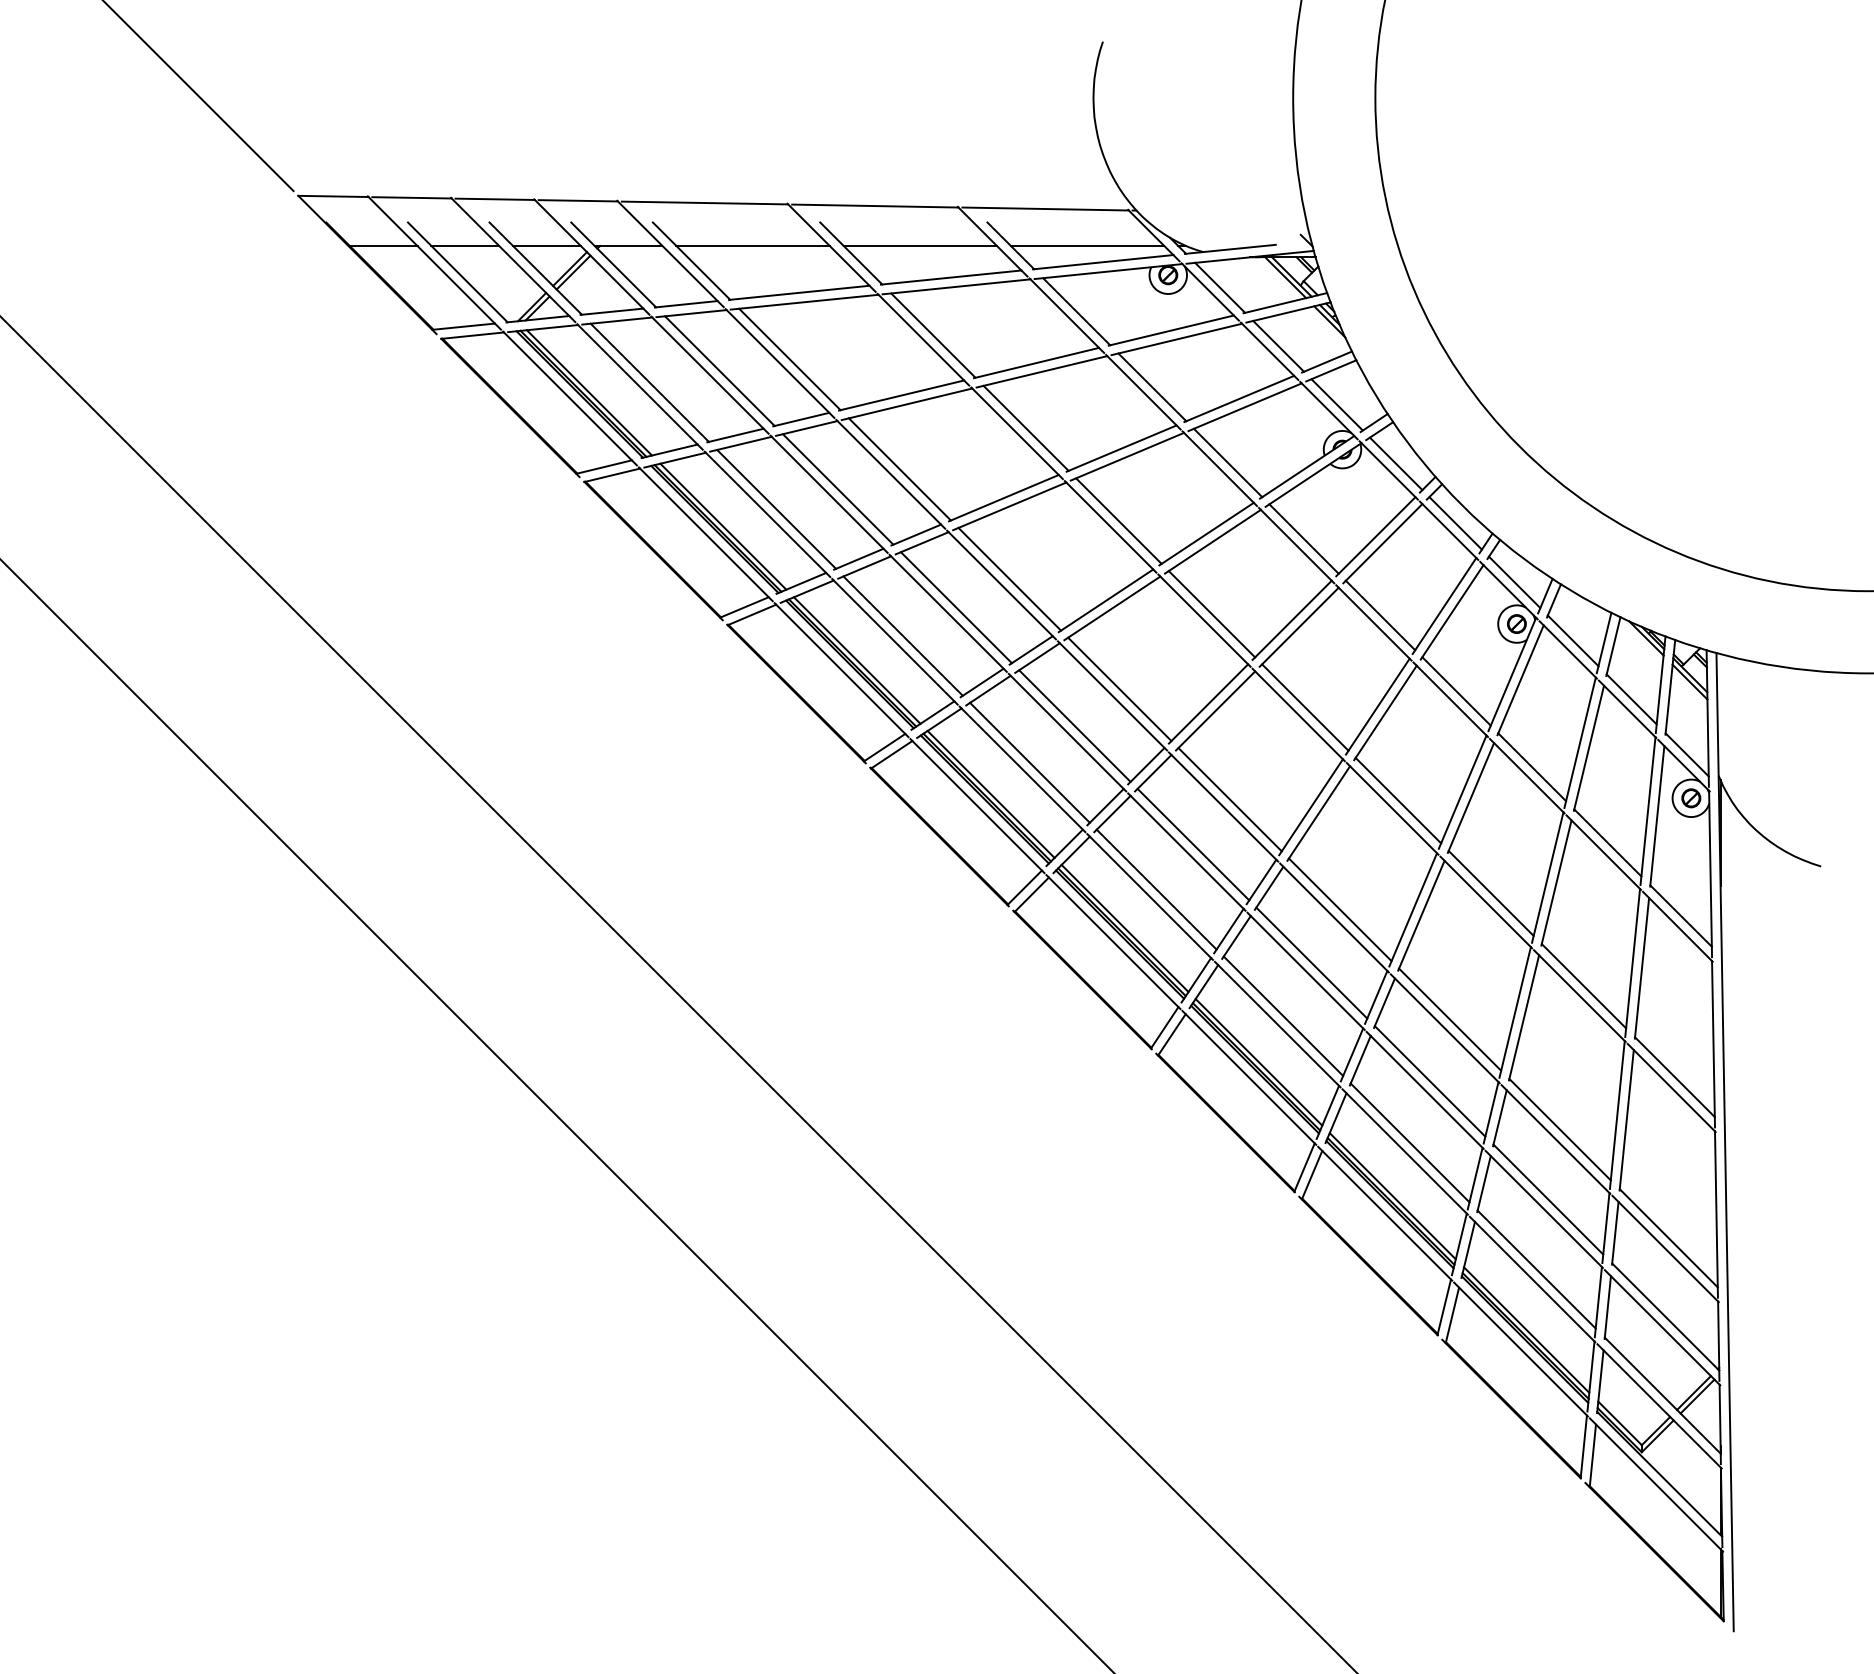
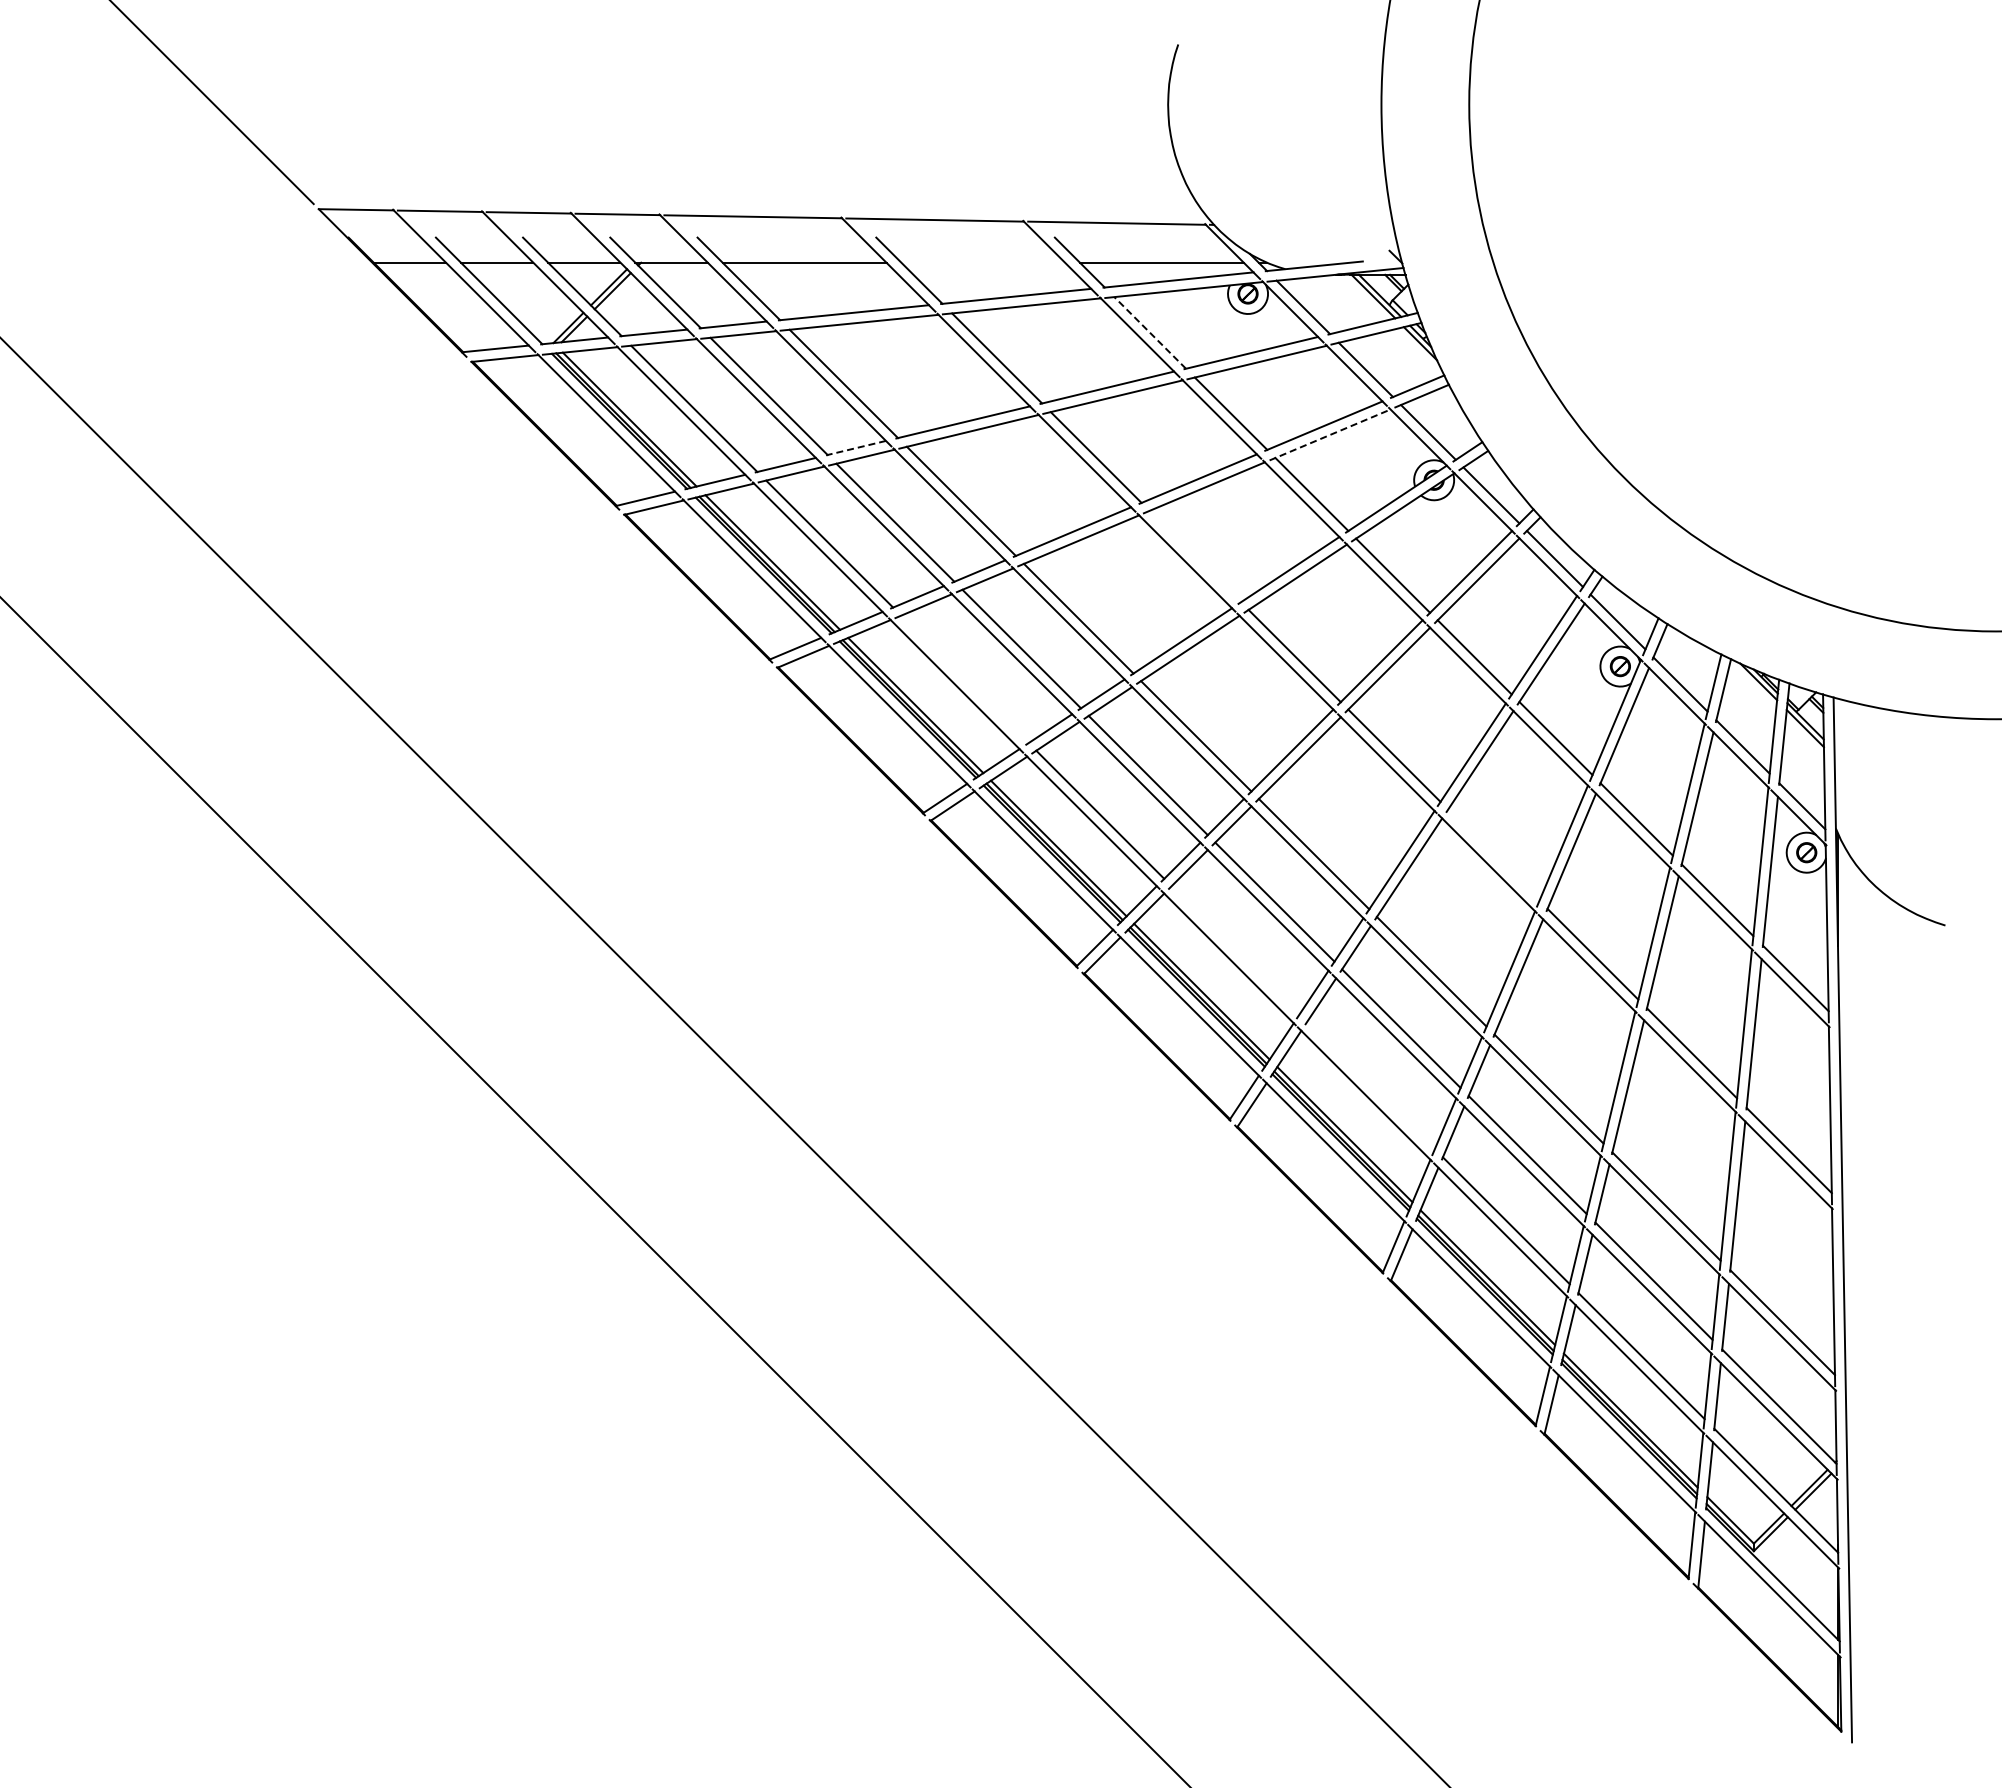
line: (920, 245) -> (983, 262), removed
line: (1076, 311) -> (1150, 332), solid -> dashed
line: (1245, 406) -> (1330, 434), solid -> dashed
line: (801, 419) -> (856, 448), solid -> dashed
line: (1119, 521) -> (1195, 556), removed
line: (902, 636) -> (964, 679), removed
line: (1398, 800) -> (1493, 854), removed
line: (1156, 889) -> (1235, 950), removed
line: (1282, 1016) -> (1370, 1085), removed

